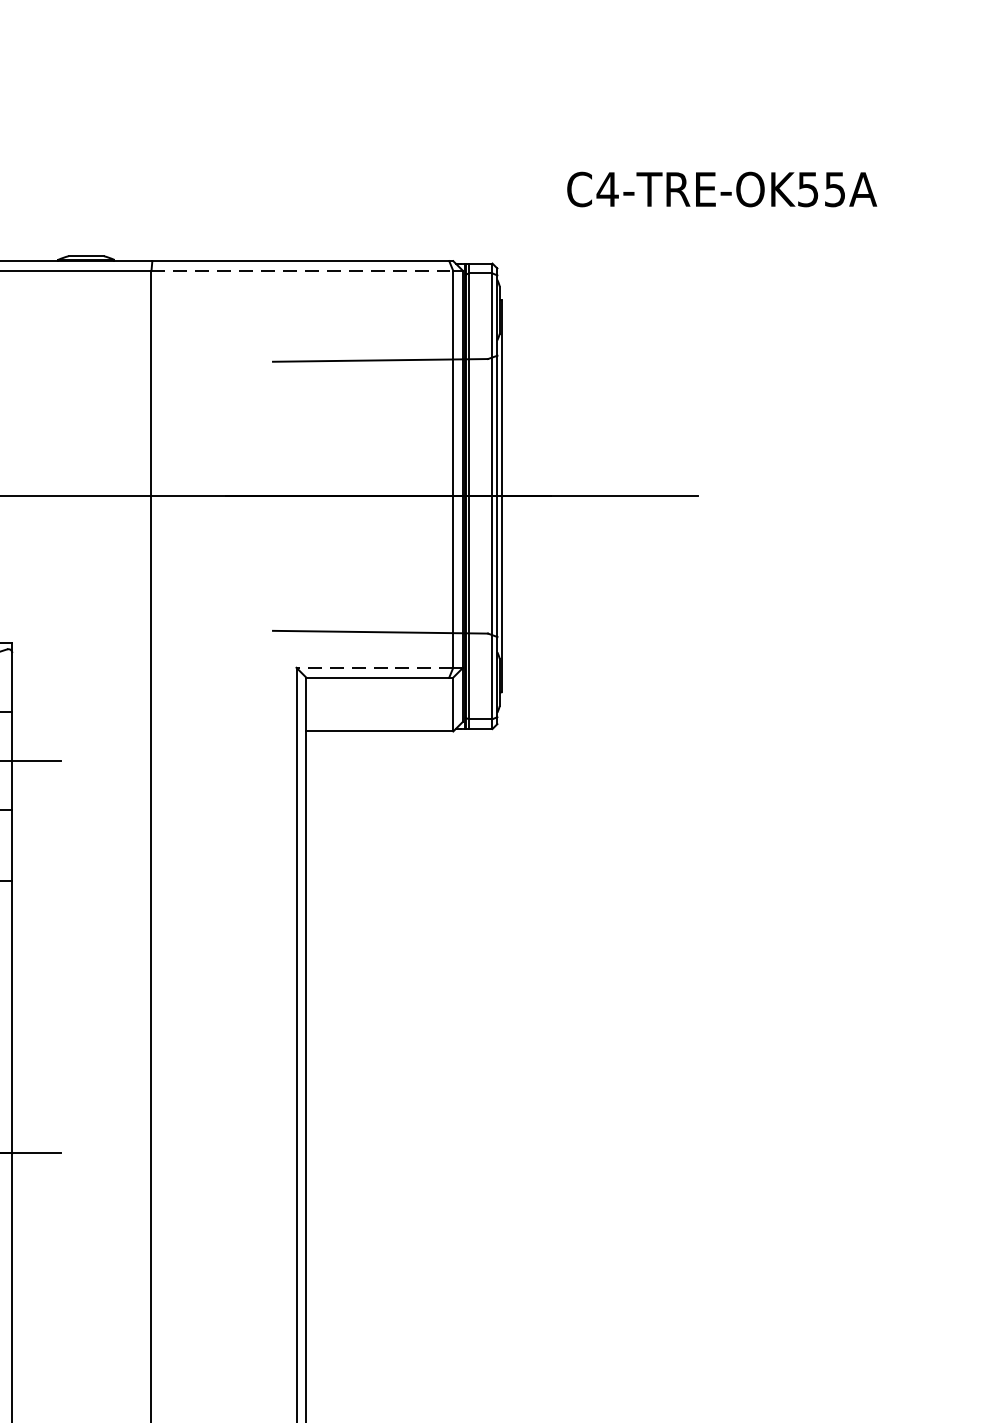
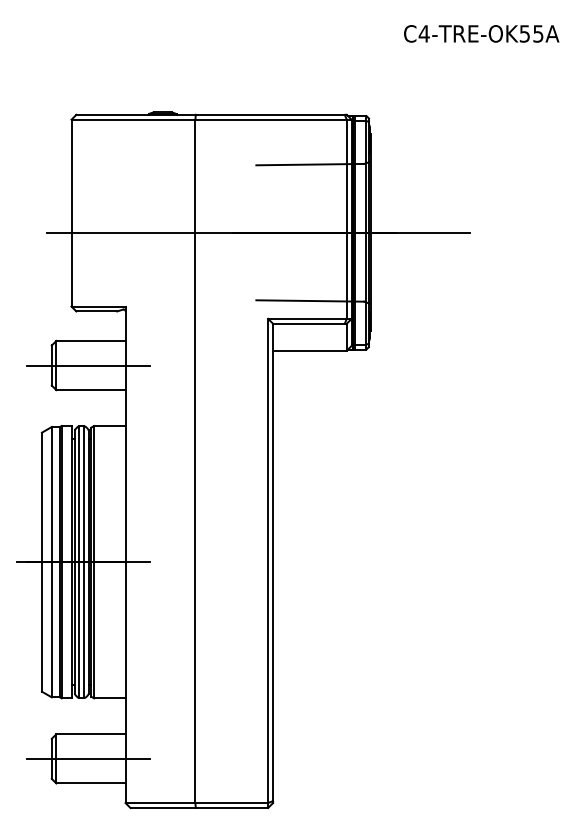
text: (721, 188) -> (481, 33), moved
line: (303, 270) -> (271, 119), dashed -> solid
line: (372, 667) -> (306, 318), dashed -> solid

